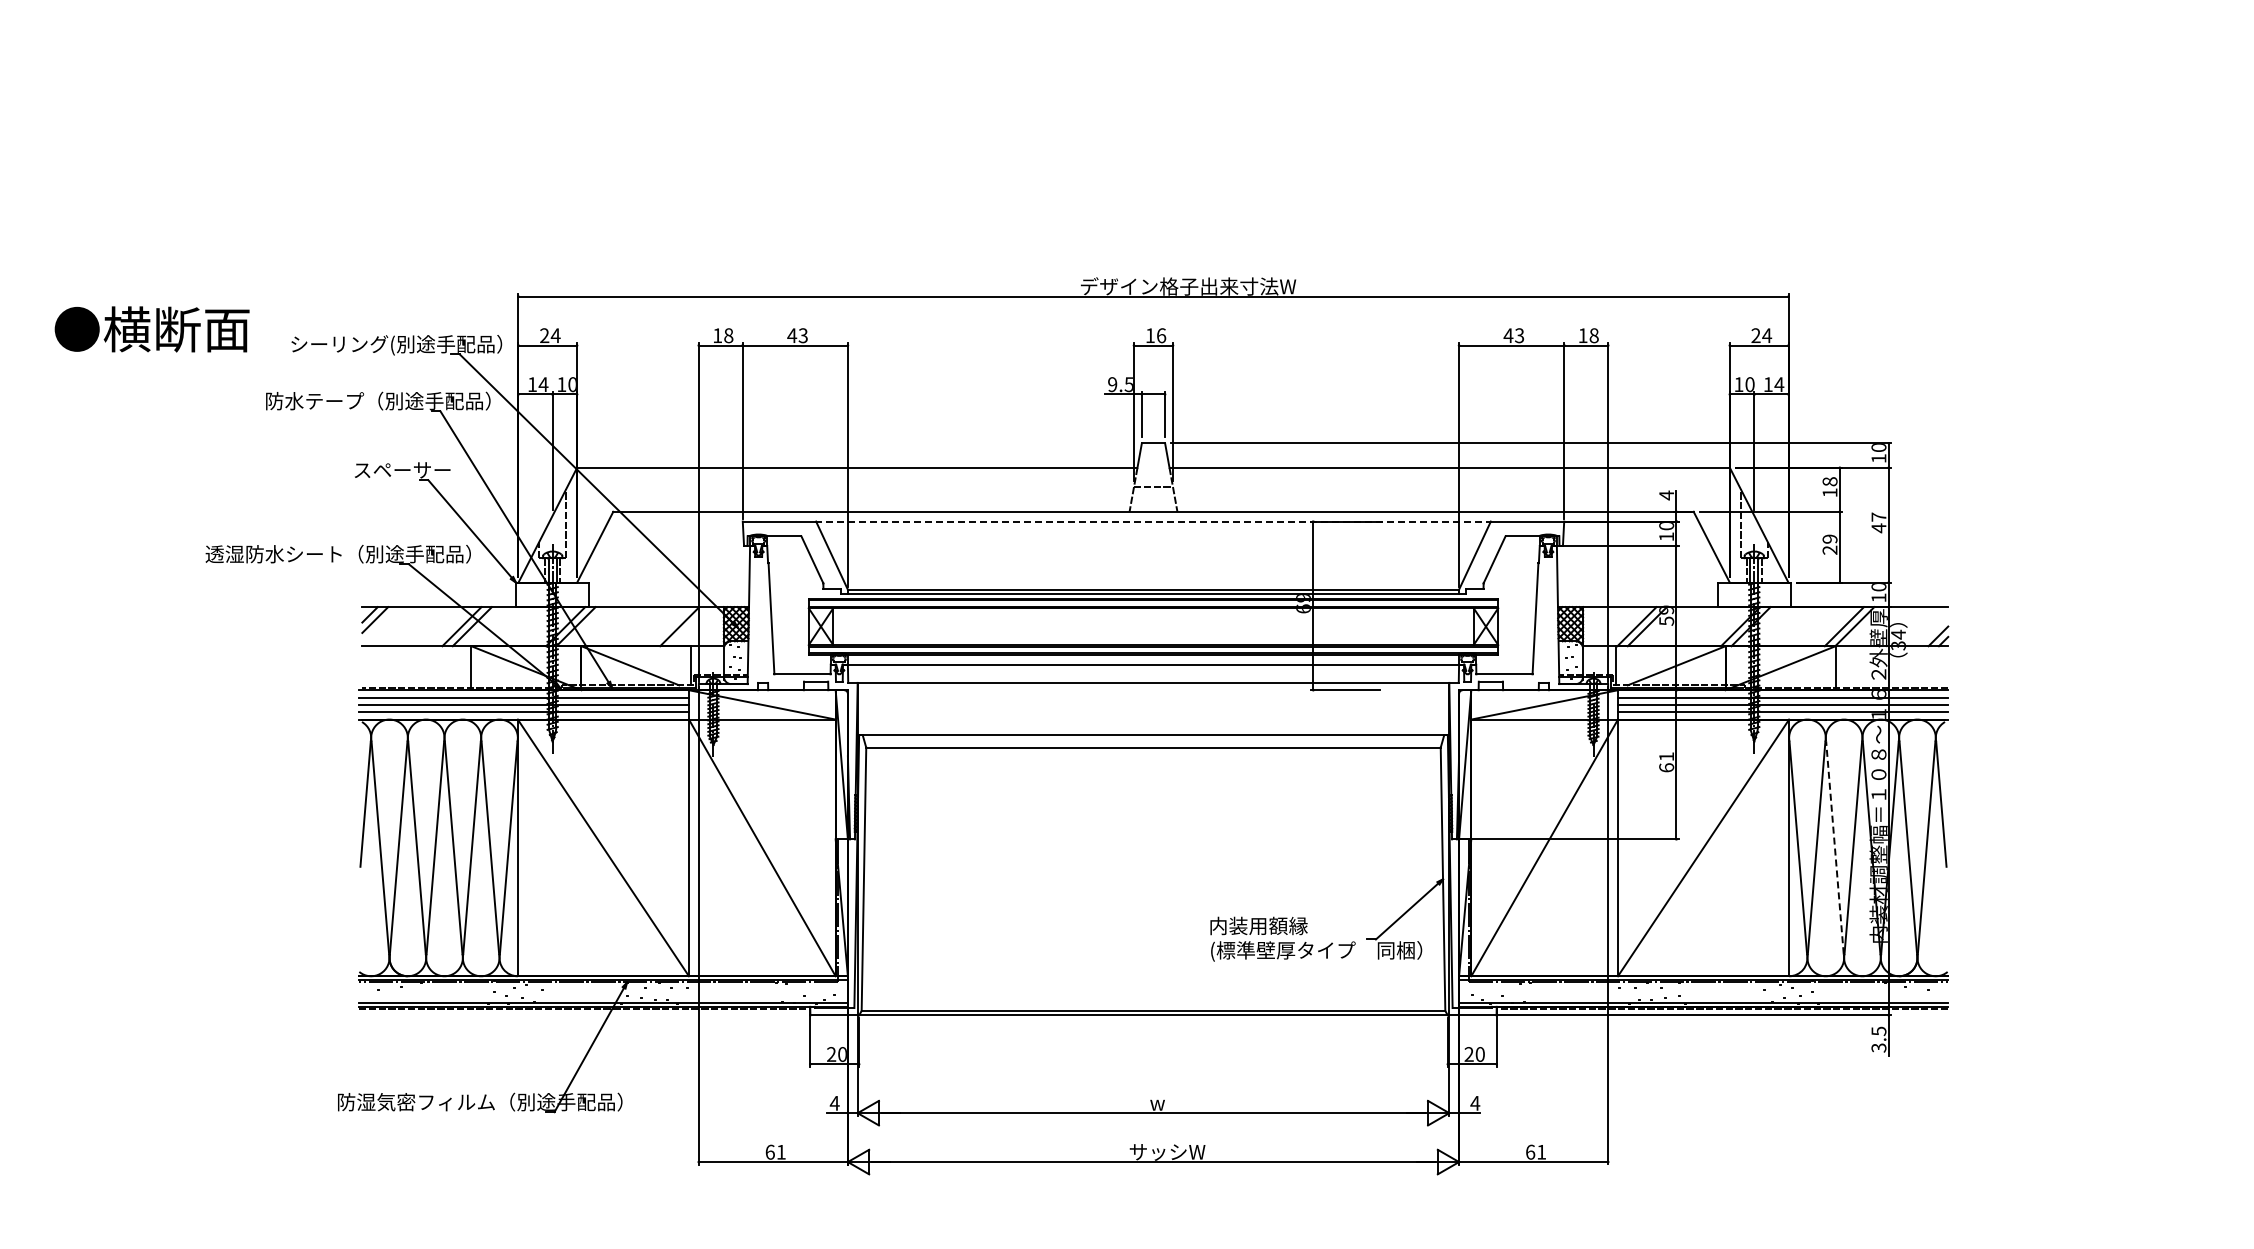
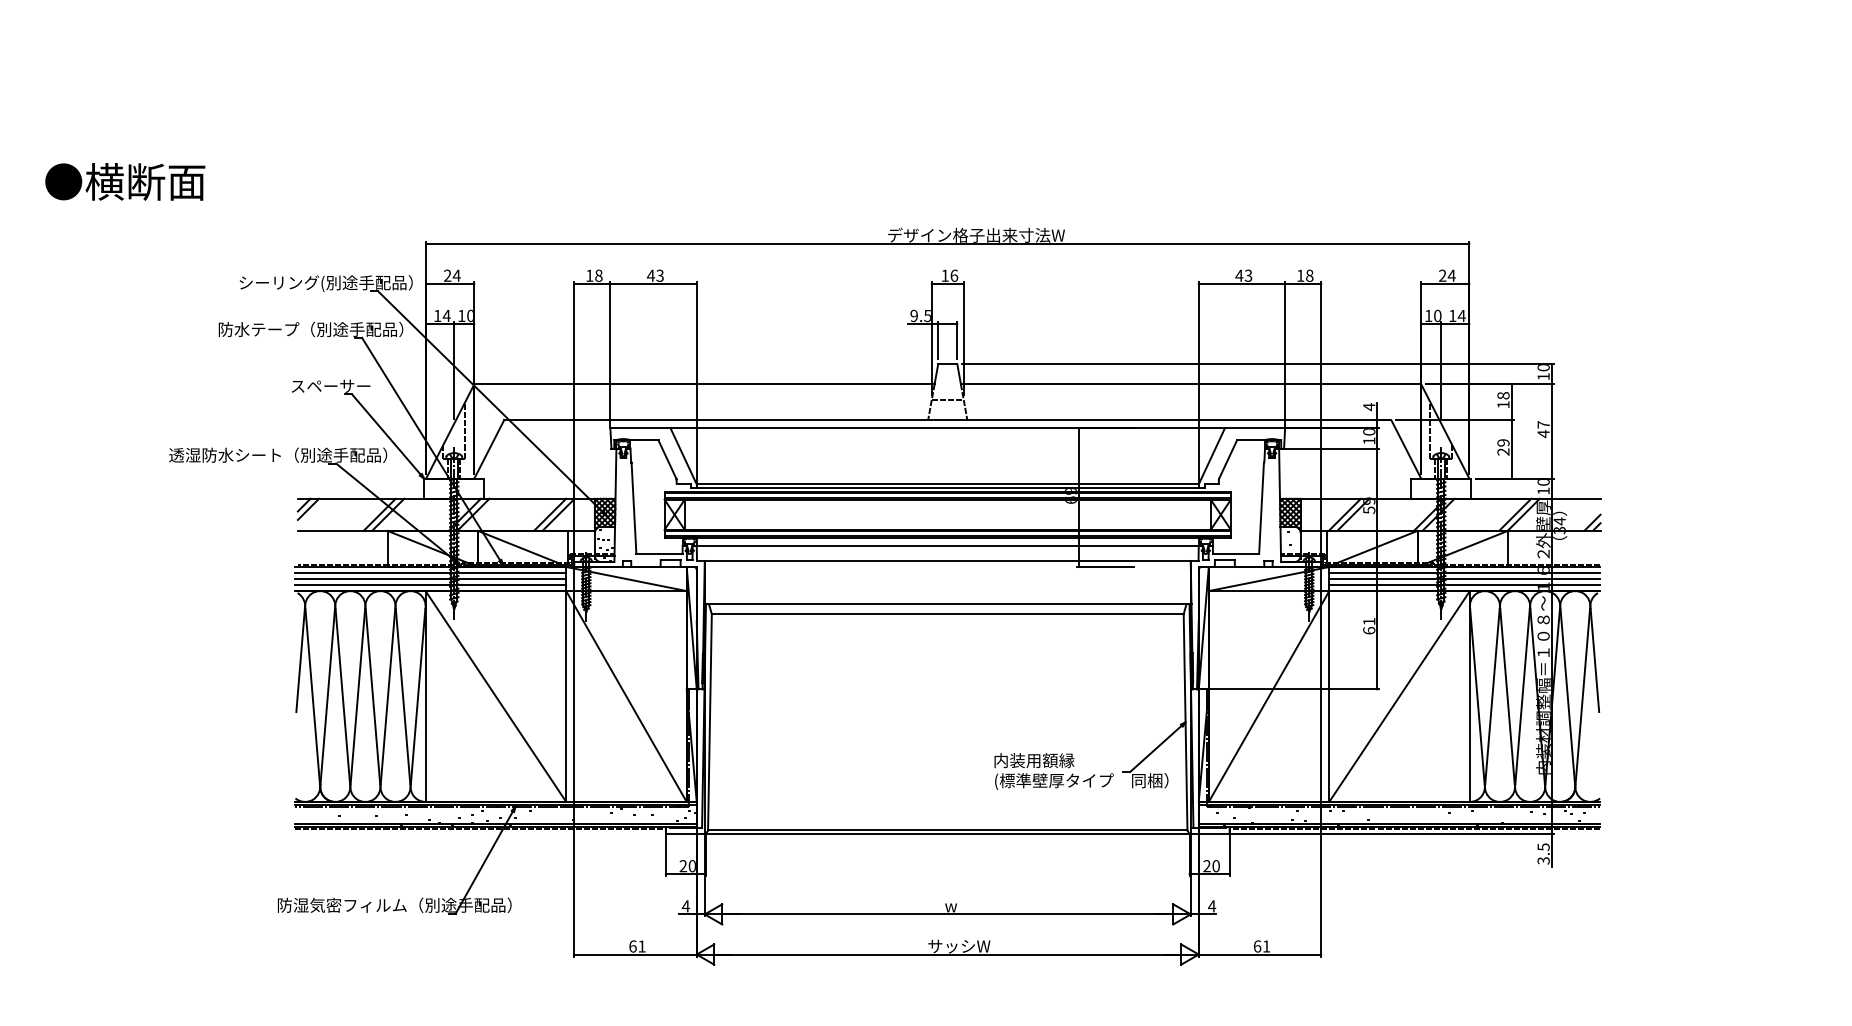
text: (151, 329) -> (124, 181), moved
line: (1153, 521) -> (947, 428), dashed -> solid
line: (668, 626) -> (549, 514), added
line: (1834, 847) -> (1507, 696), dashed -> solid

